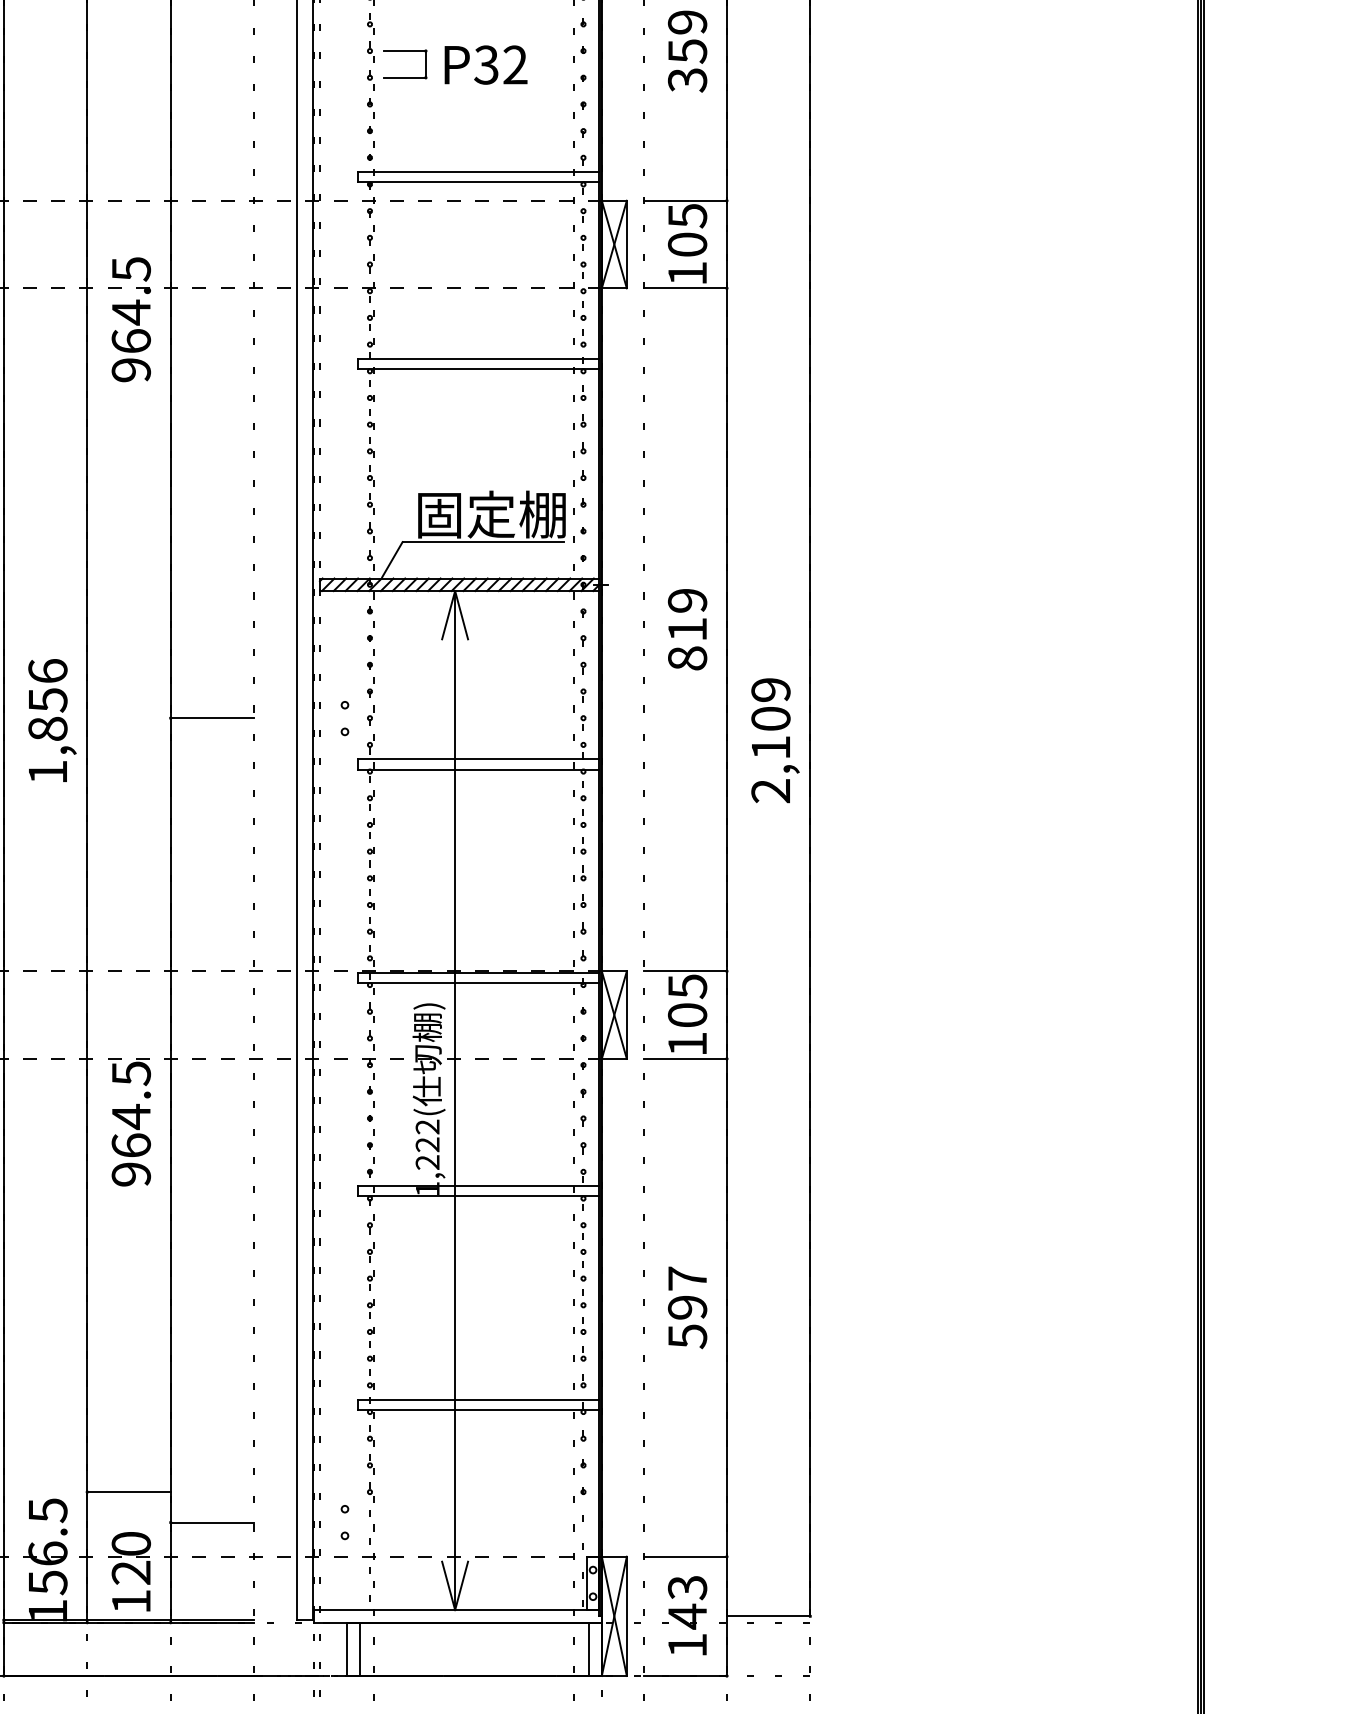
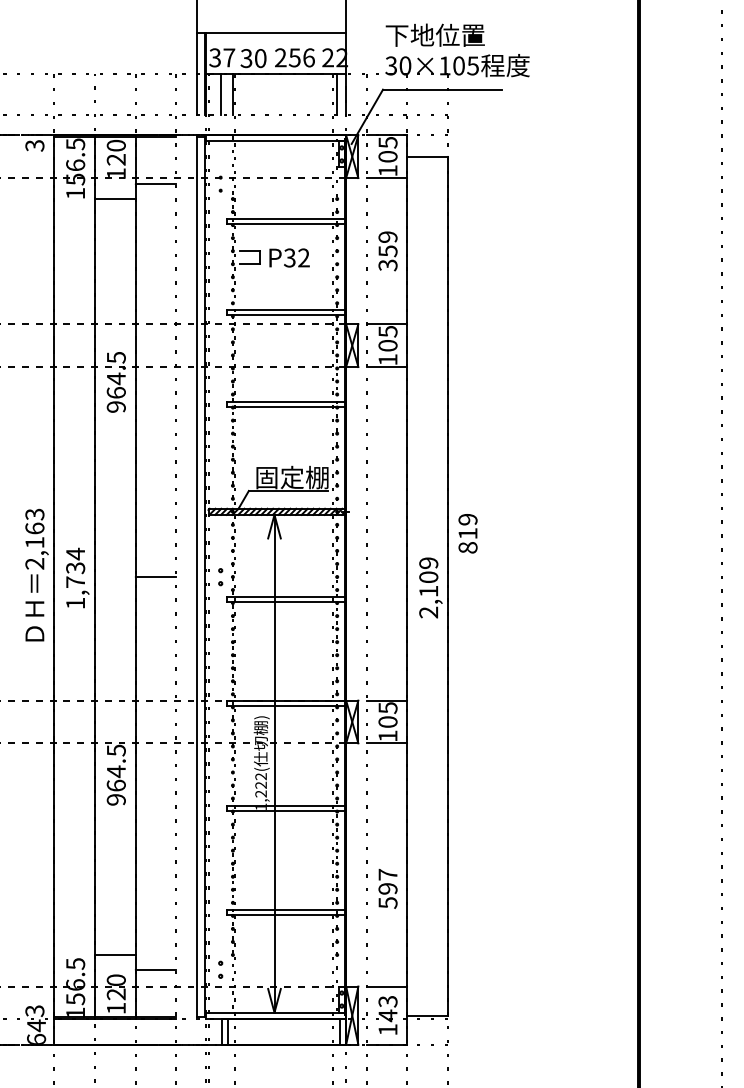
text: (686, 629) -> (467, 533), moved
text: (47, 698) -> (75, 567), 1,856 -> 1,734
text: (686, 1306) -> (387, 888), moved

